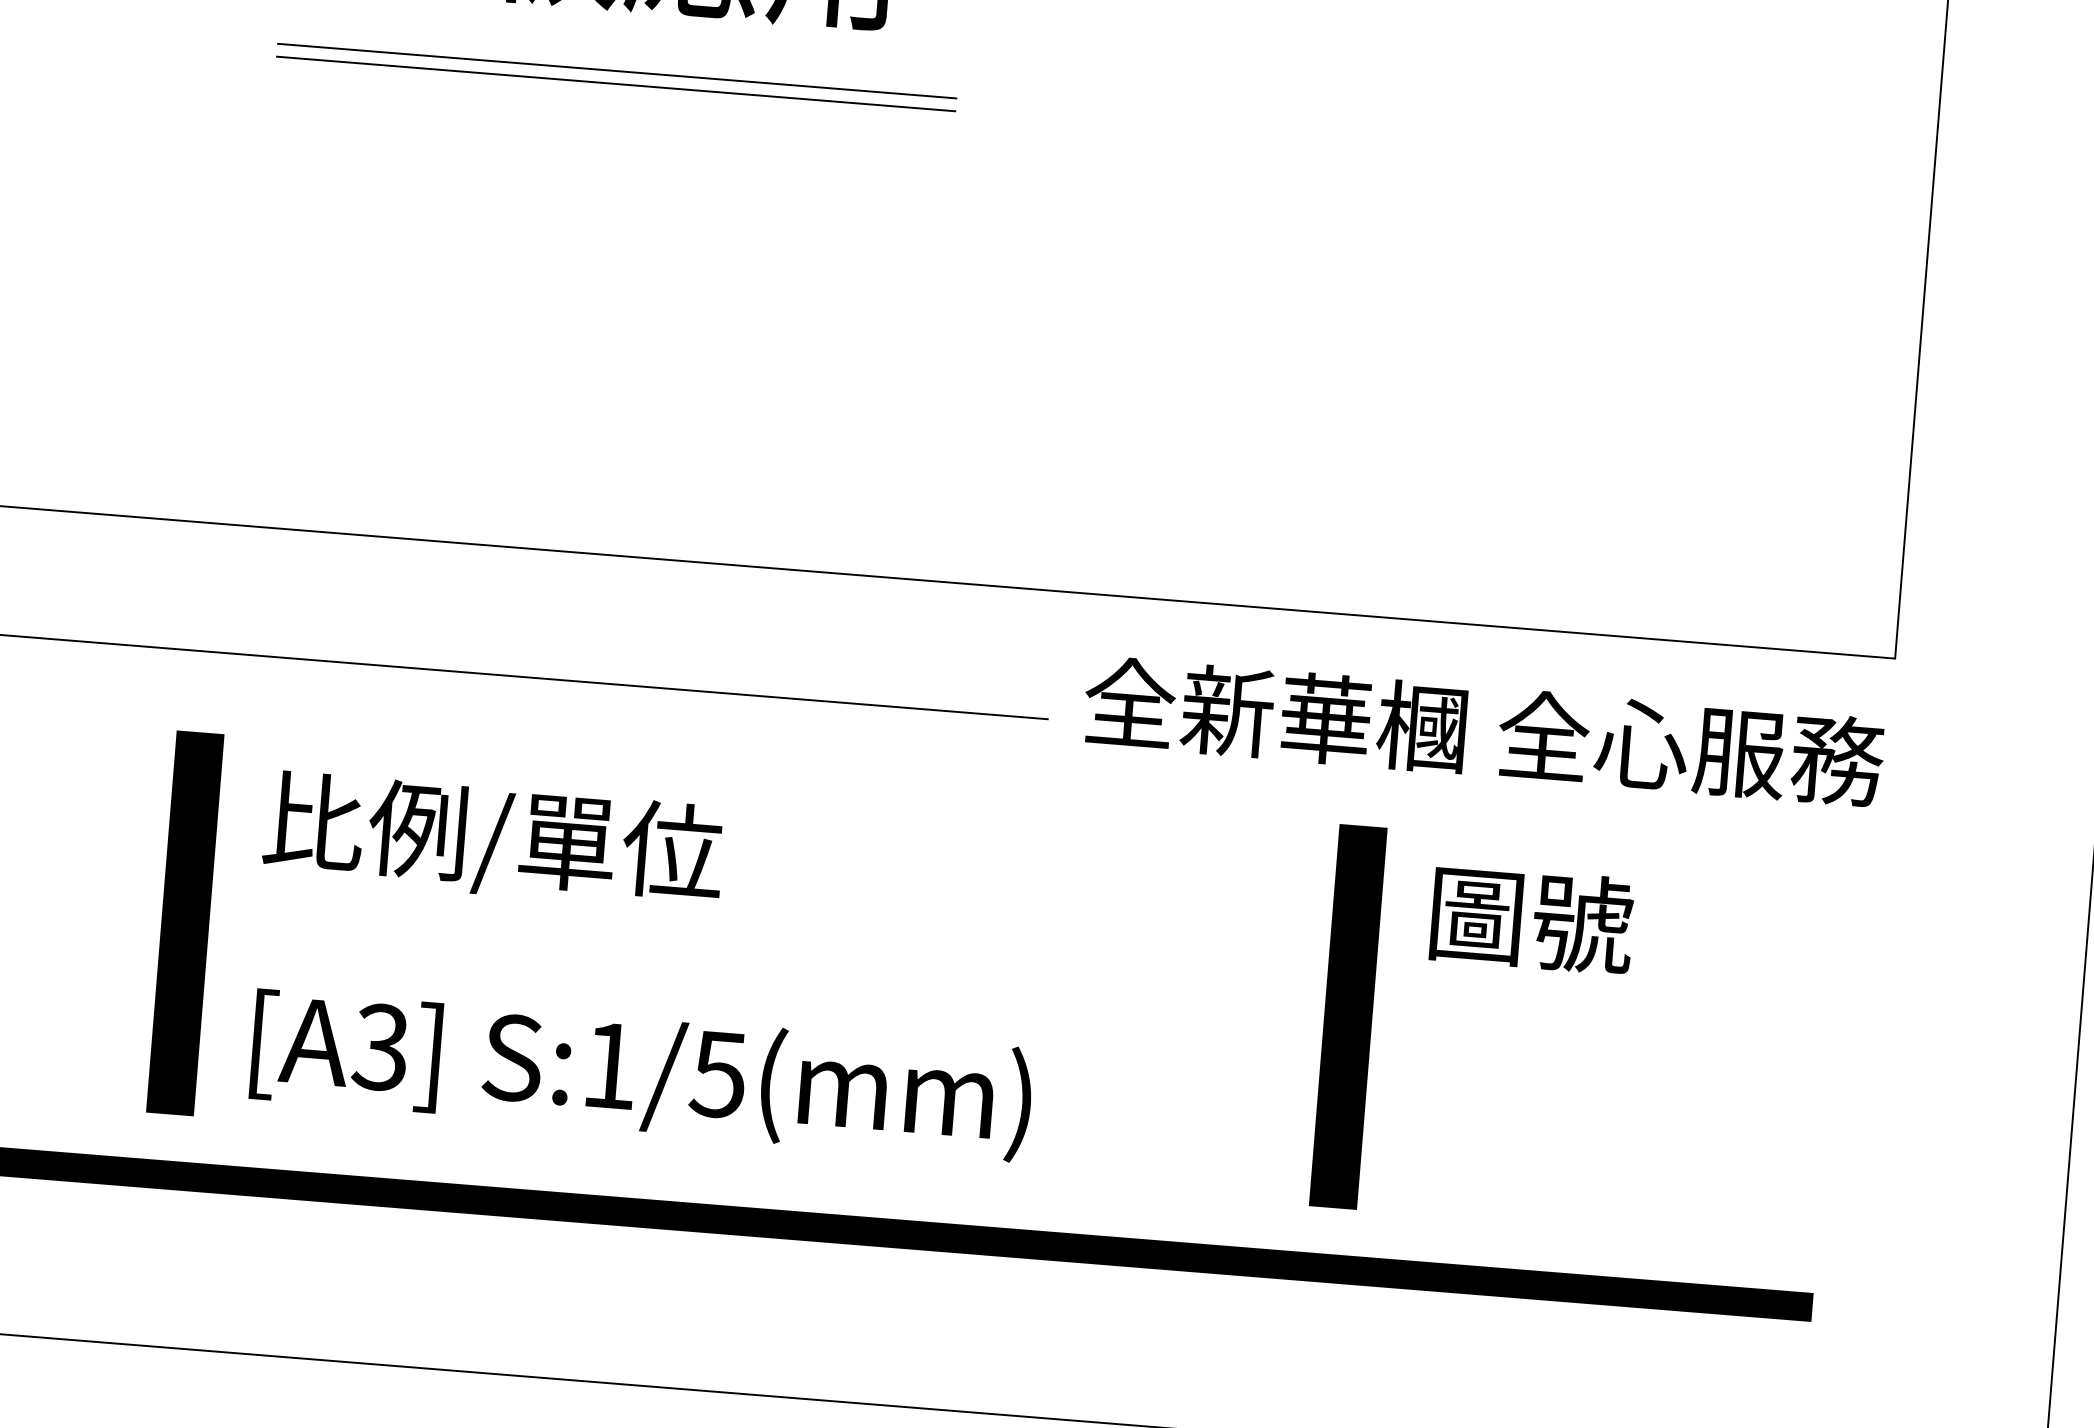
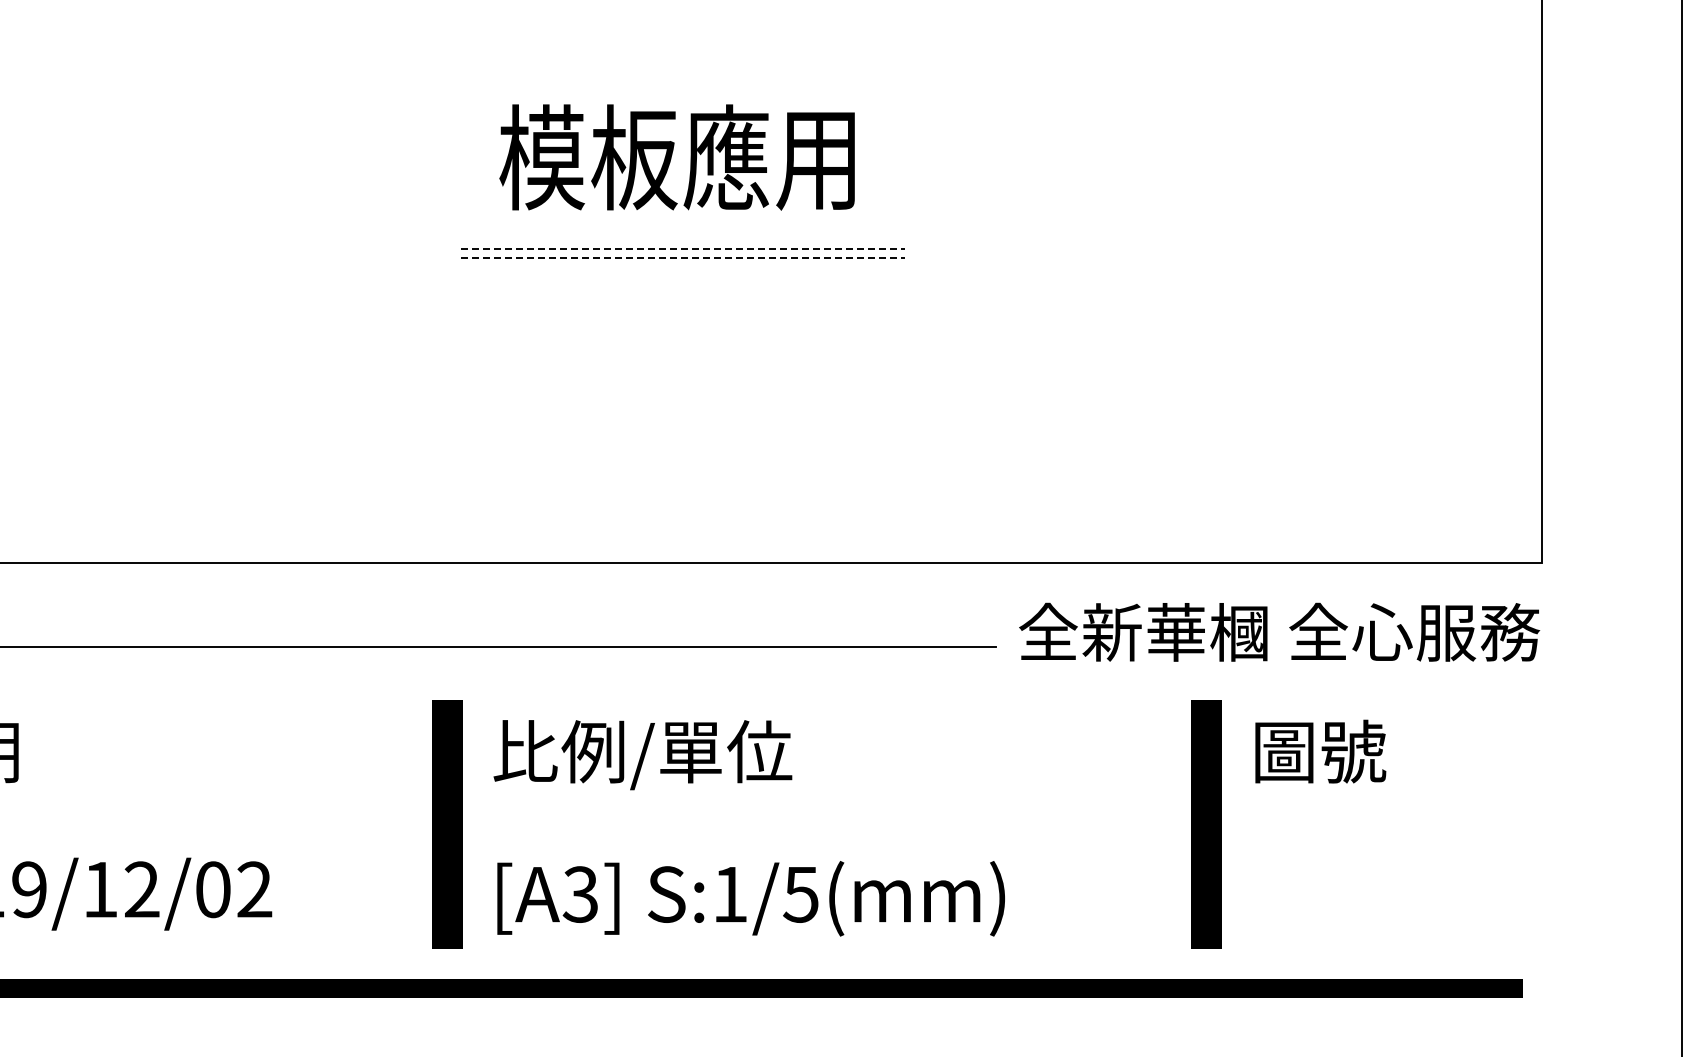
line: (616, 71) -> (682, 249), solid -> dashed
line: (615, 83) -> (682, 257), solid -> dashed

